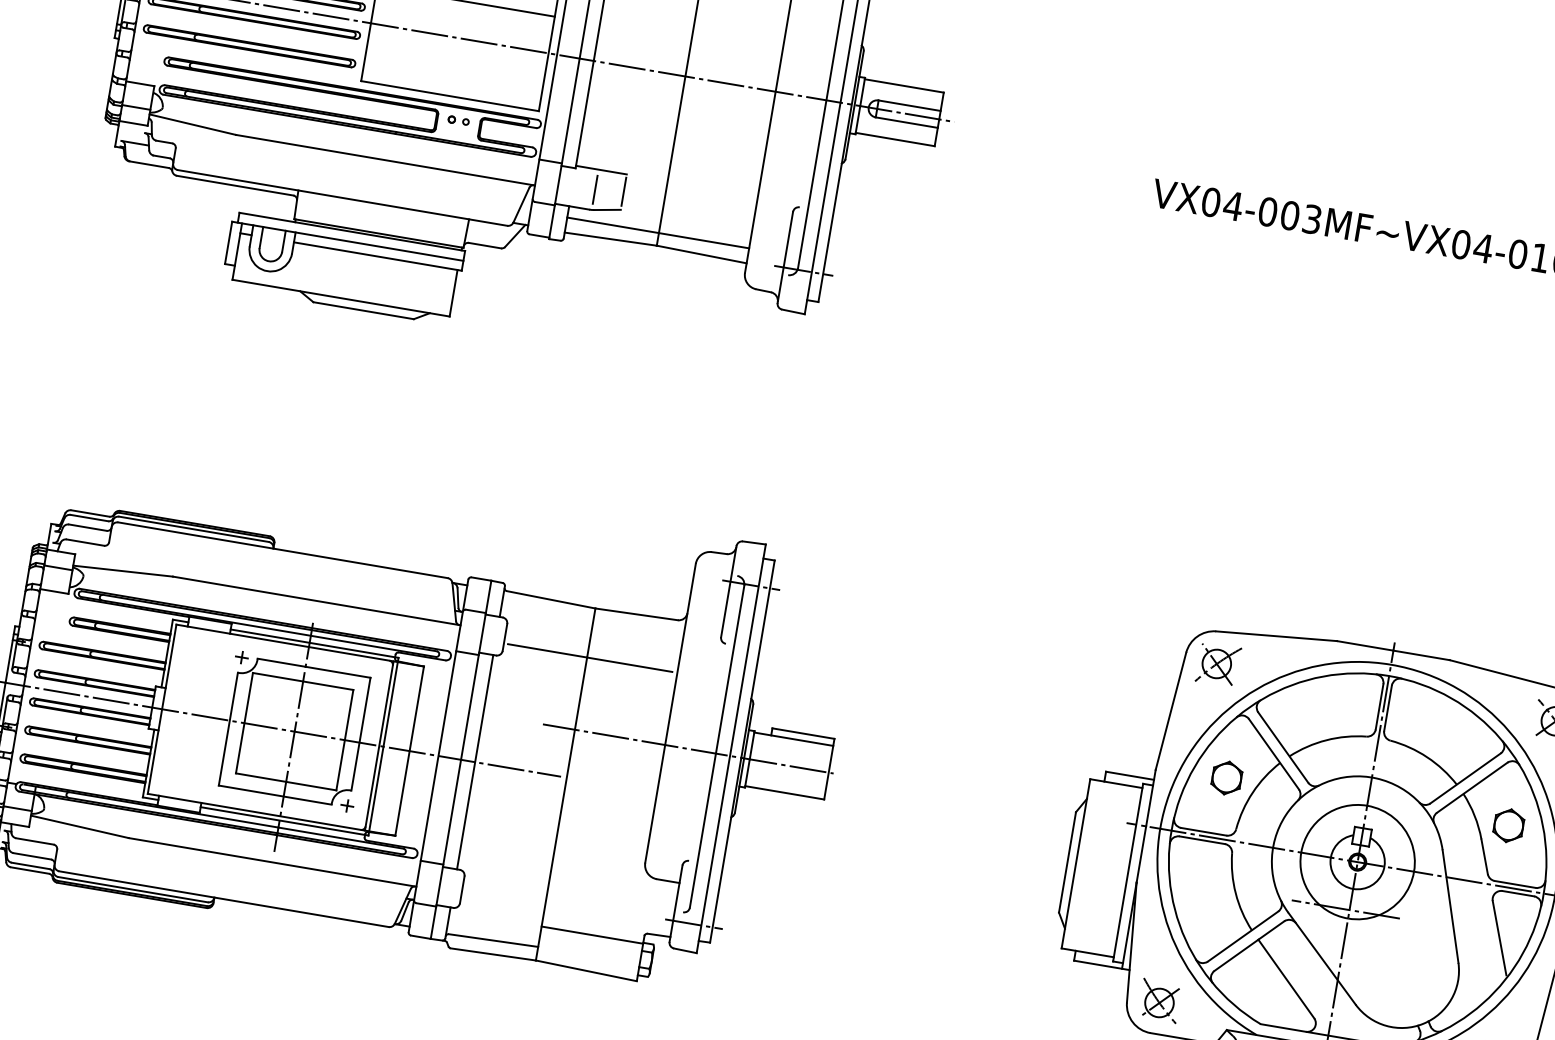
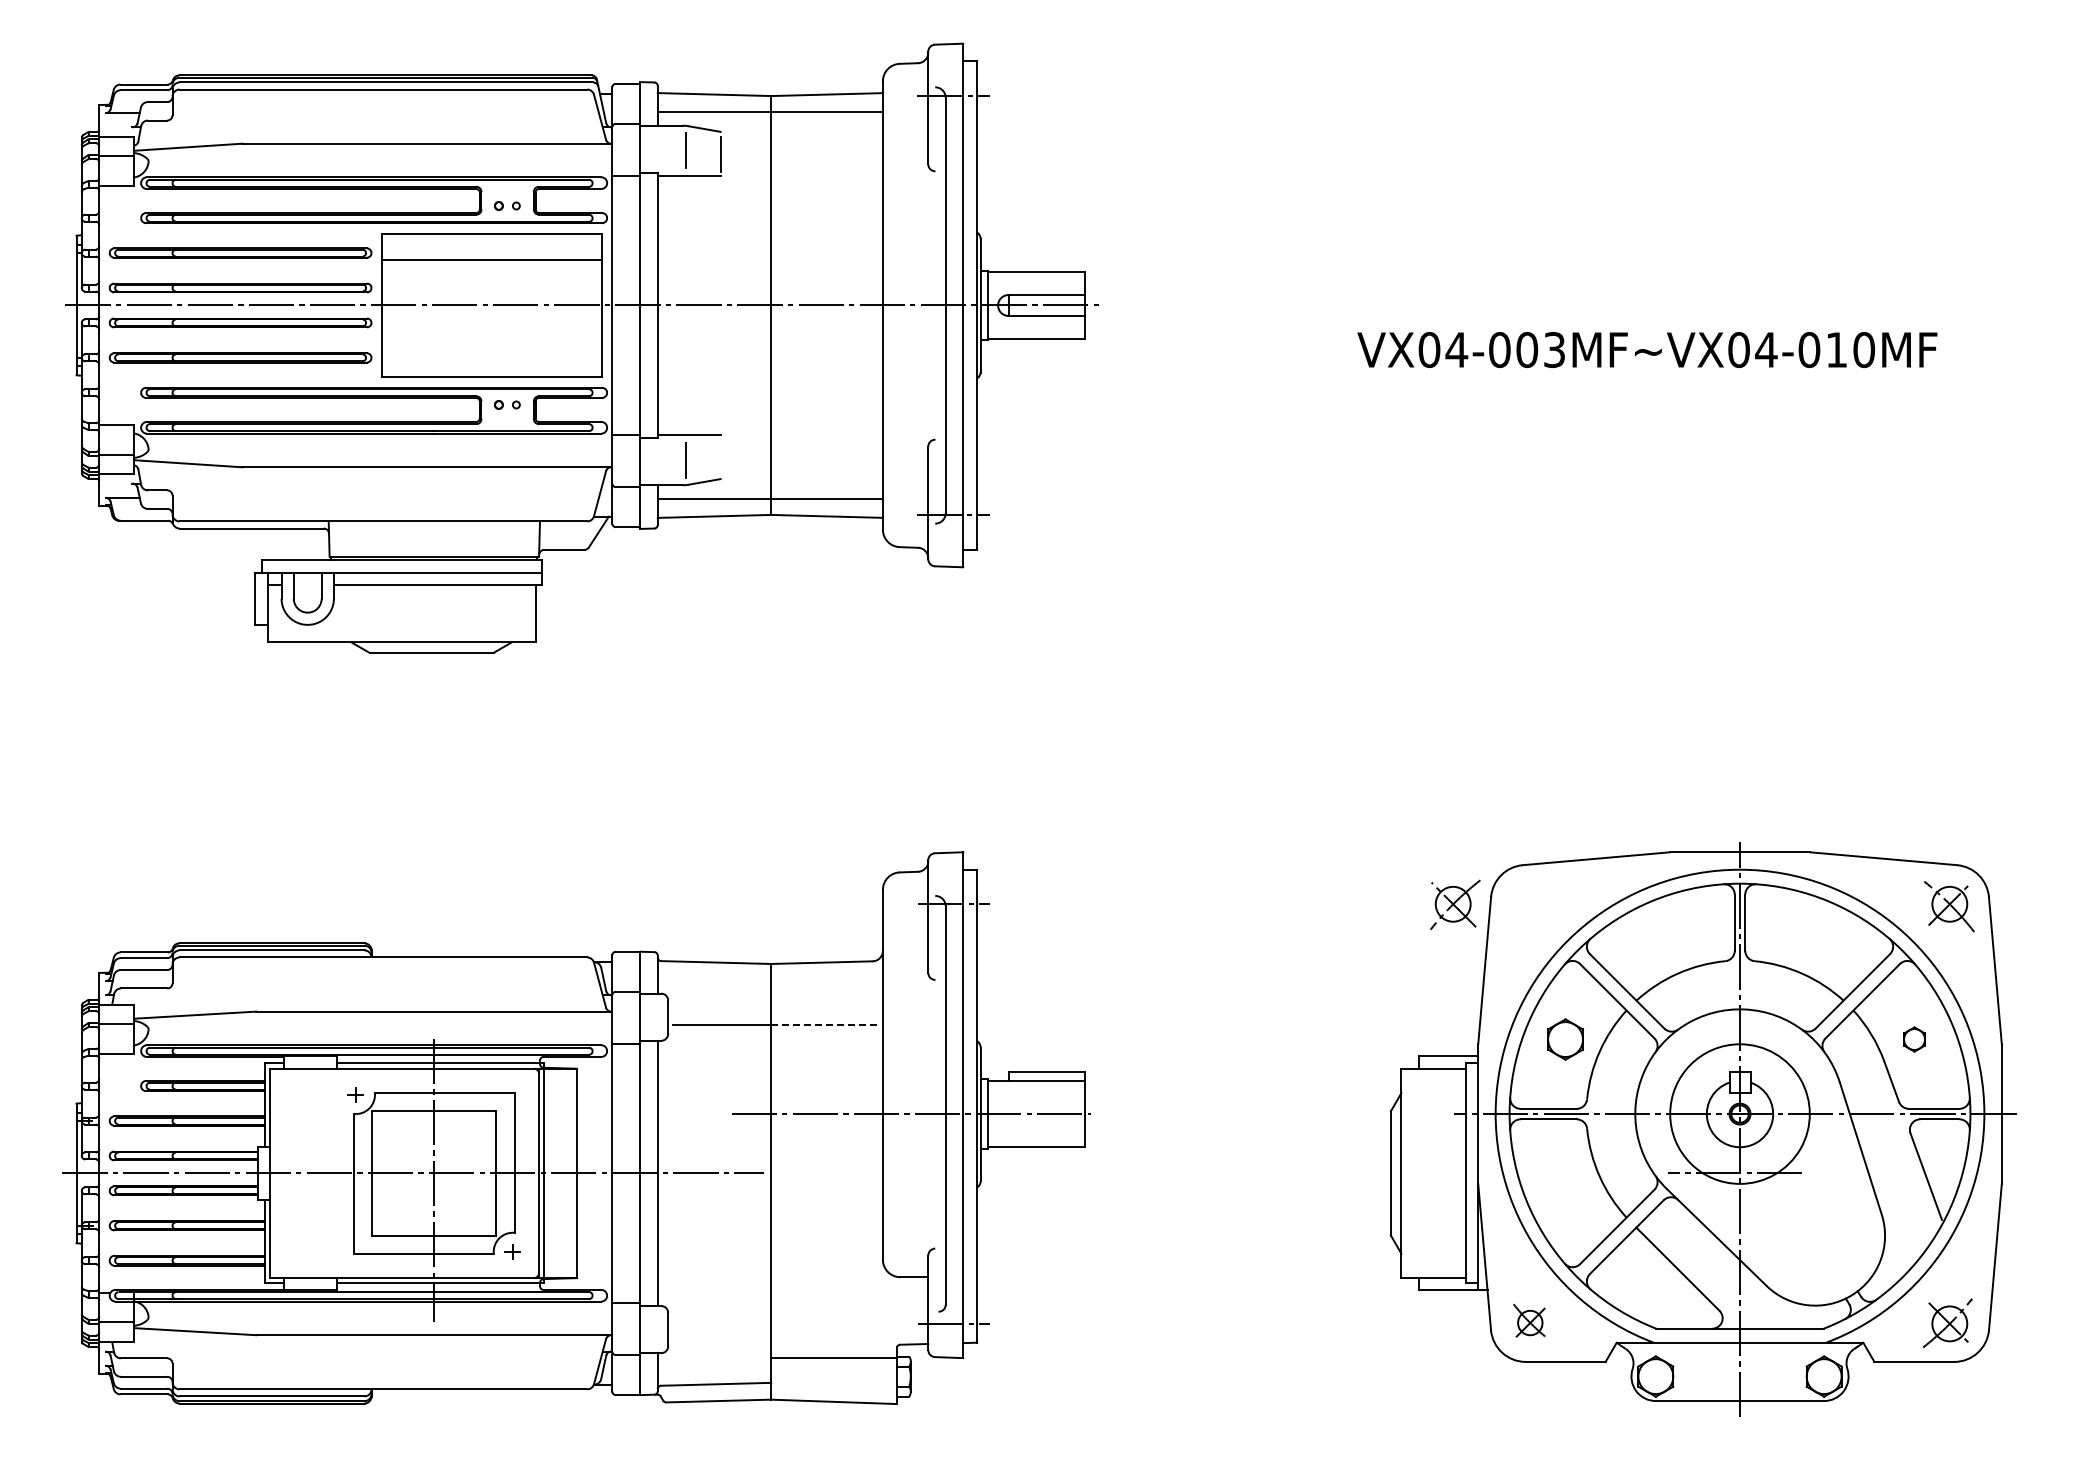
line: (623, 191) -> (720, 456), removed
line: (629, 664) -> (823, 1024), solid -> dashed
part: (1218, 664) -> (1455, 904), moved
part: (1508, 825) -> (1914, 1039), size x0.6
part: (1160, 1000) -> (1530, 1320), size x0.7

